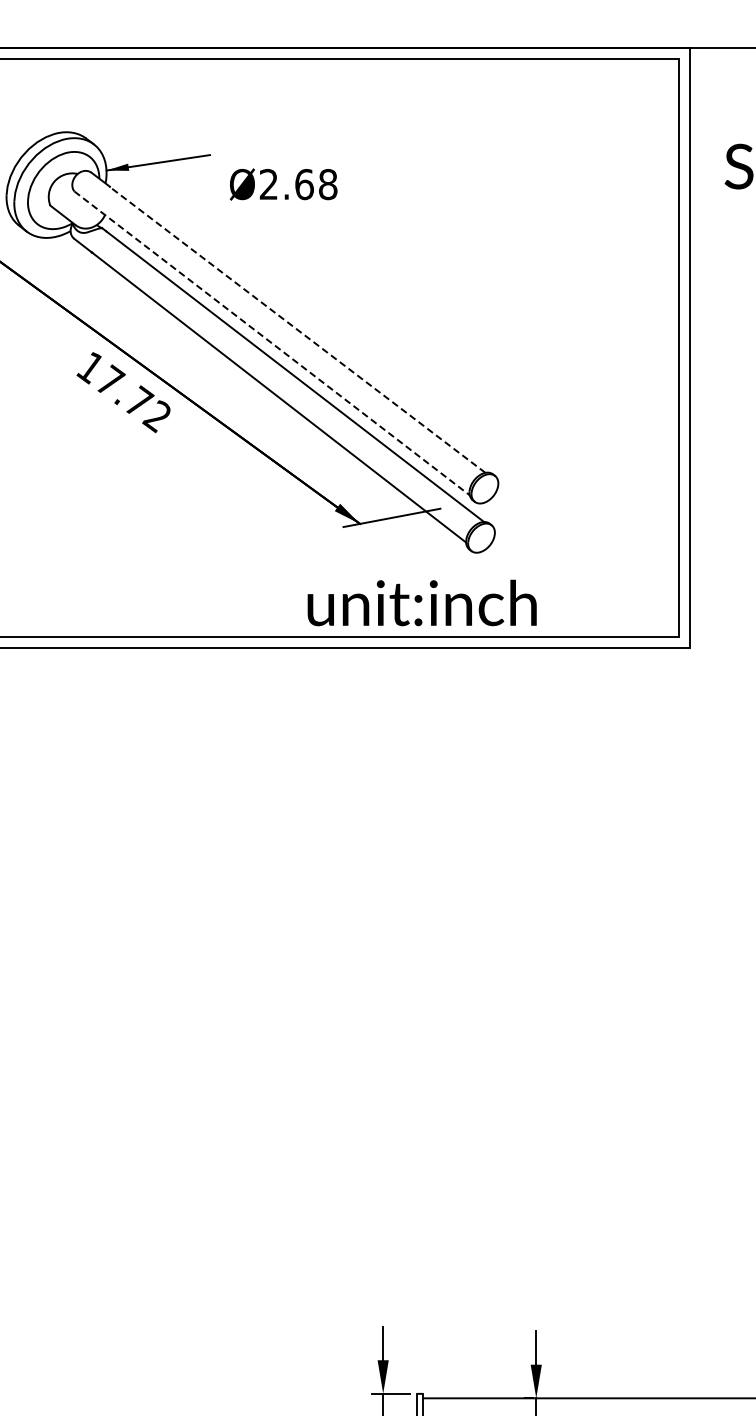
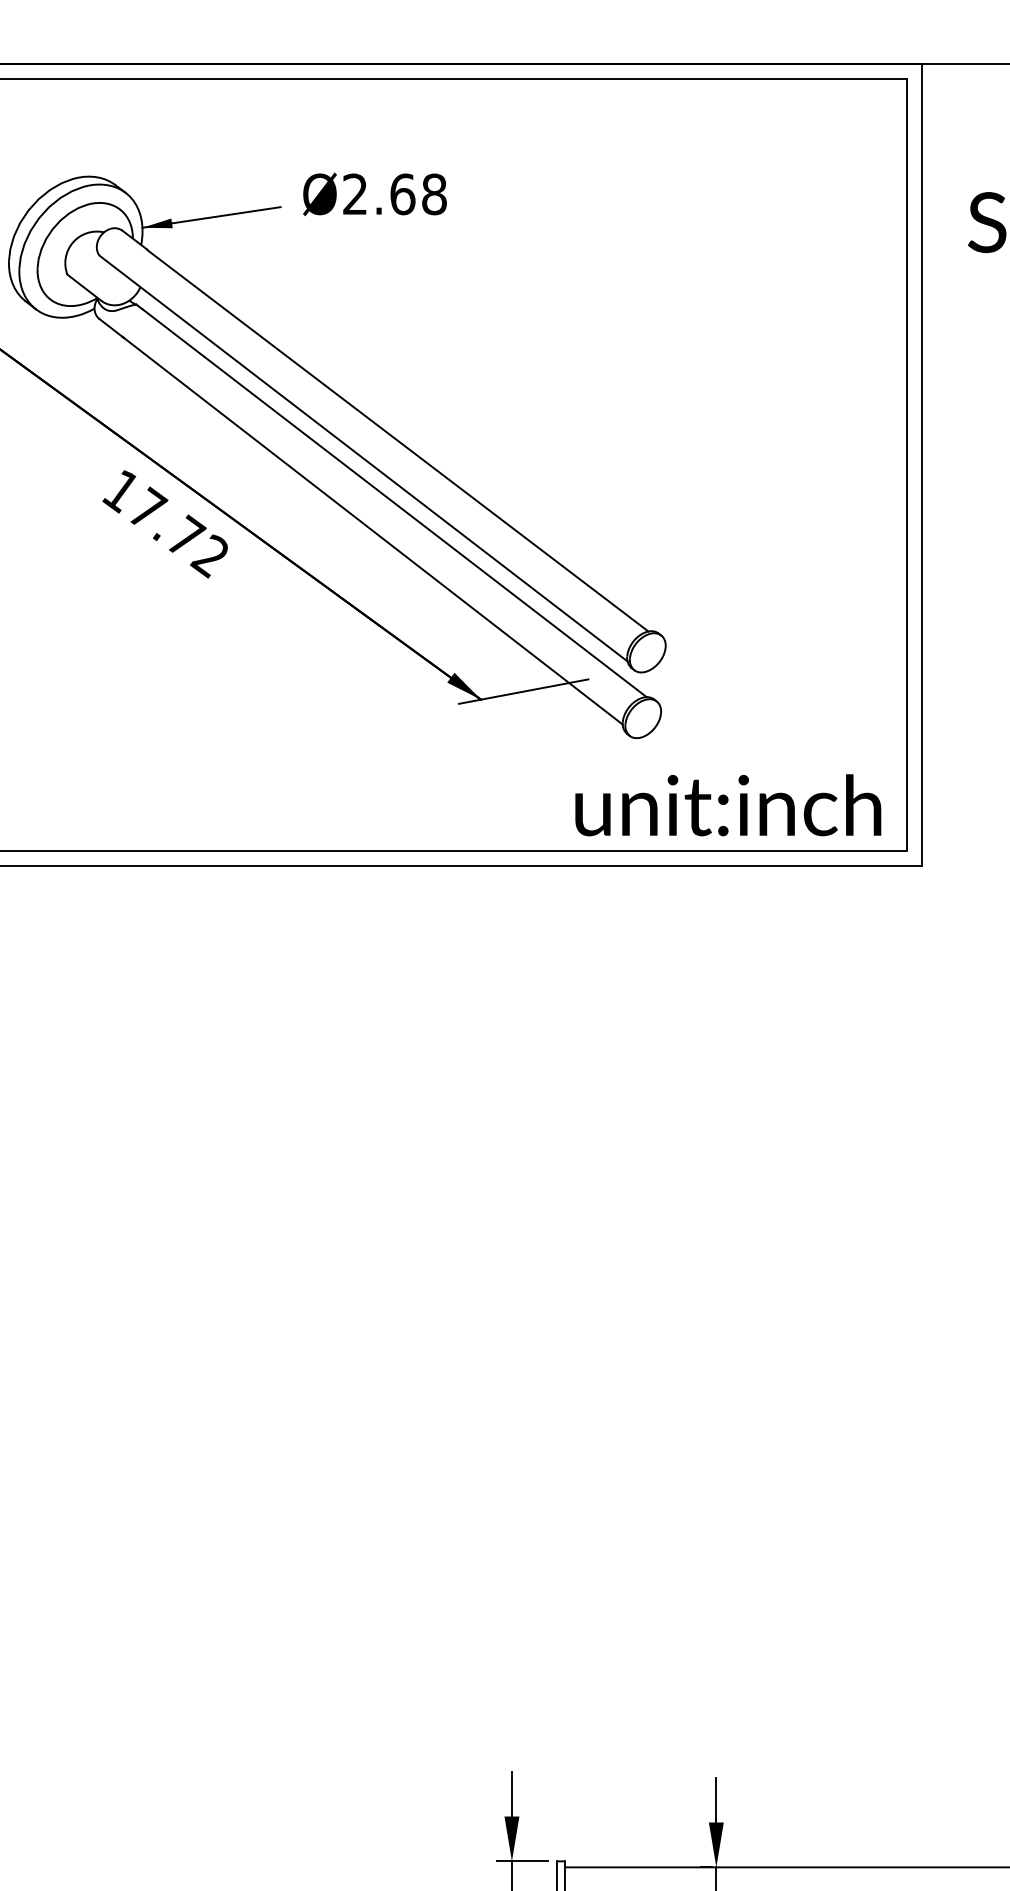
text: (283, 184) -> (374, 194), moved
line: (297, 329) -> (397, 440), dashed -> solid
line: (272, 343) -> (364, 458), dashed -> solid
text: (421, 602) -> (727, 804), moved

